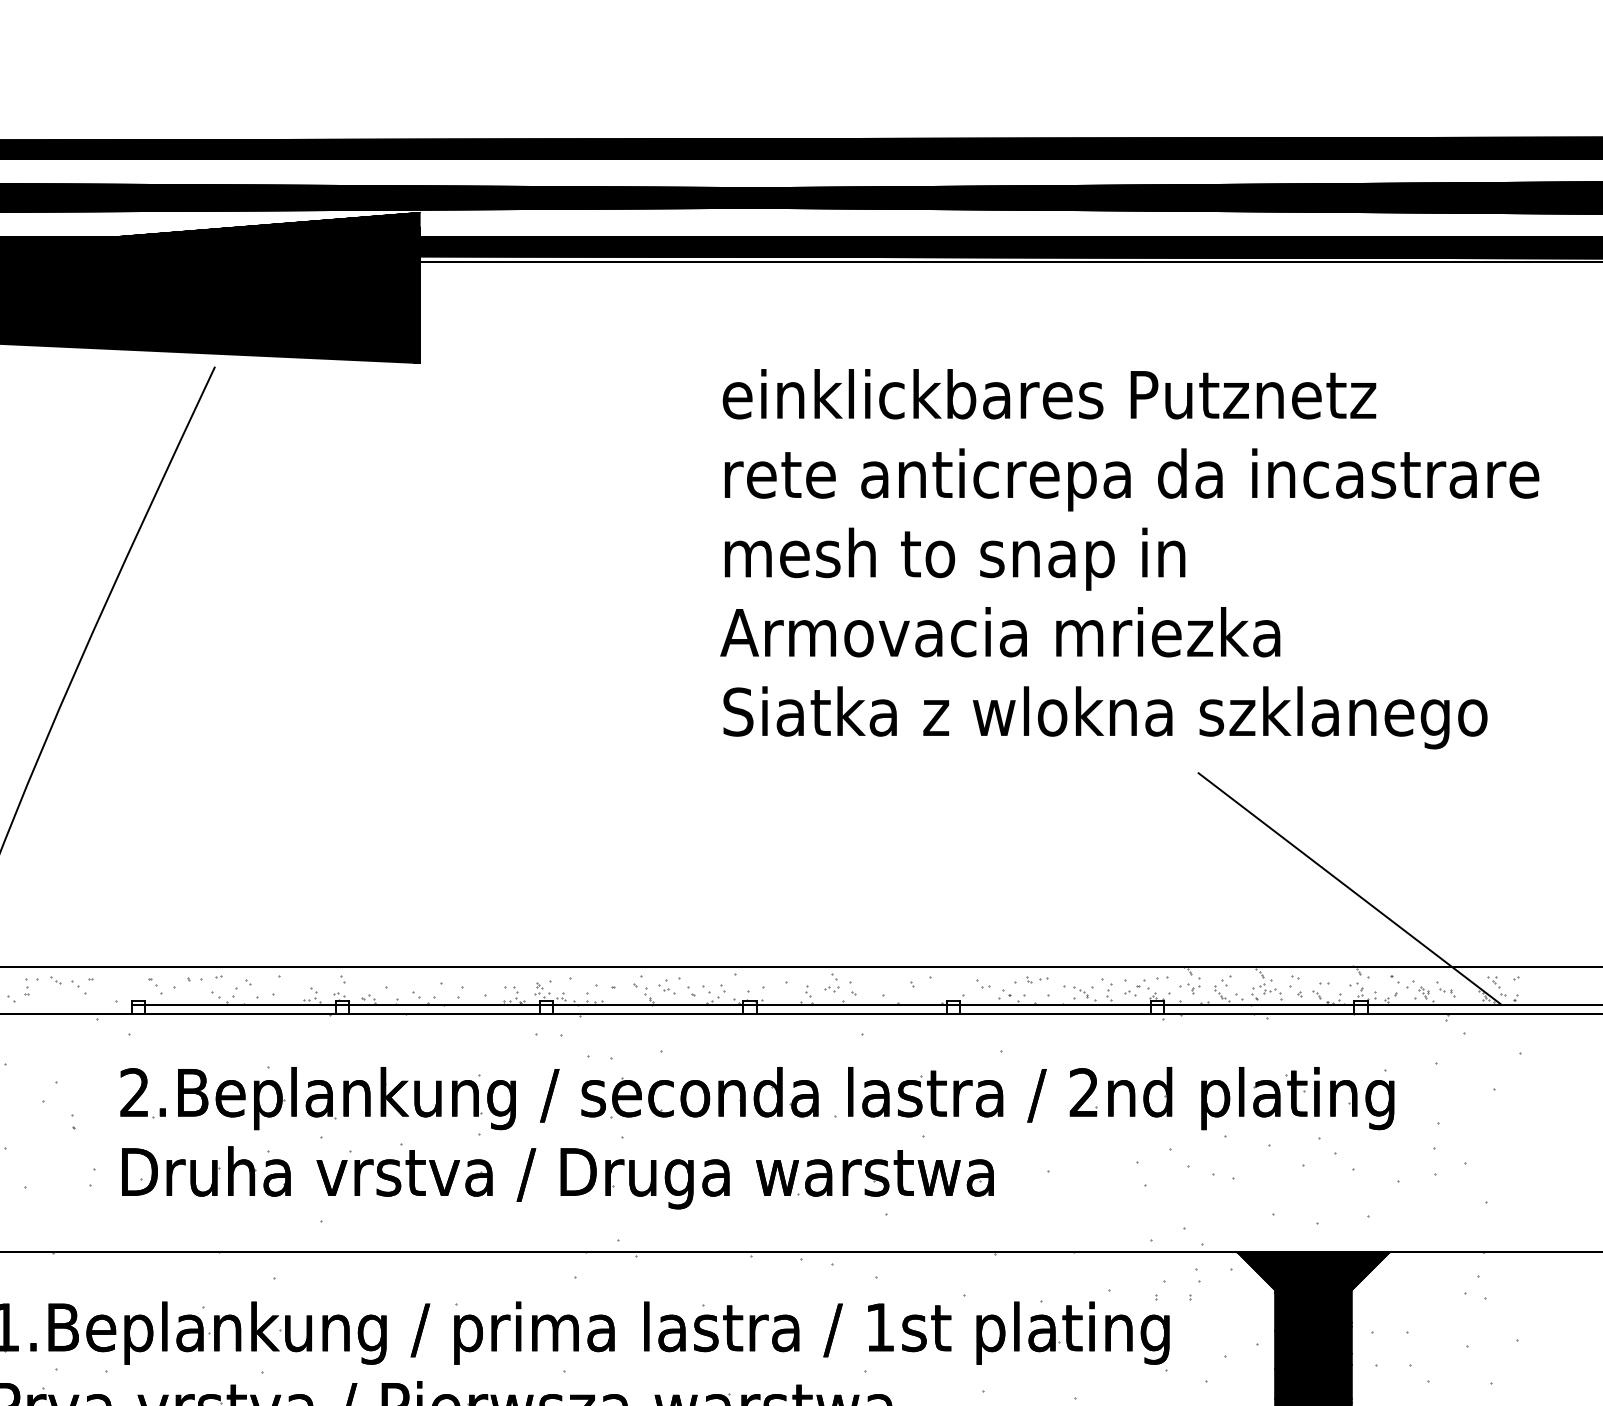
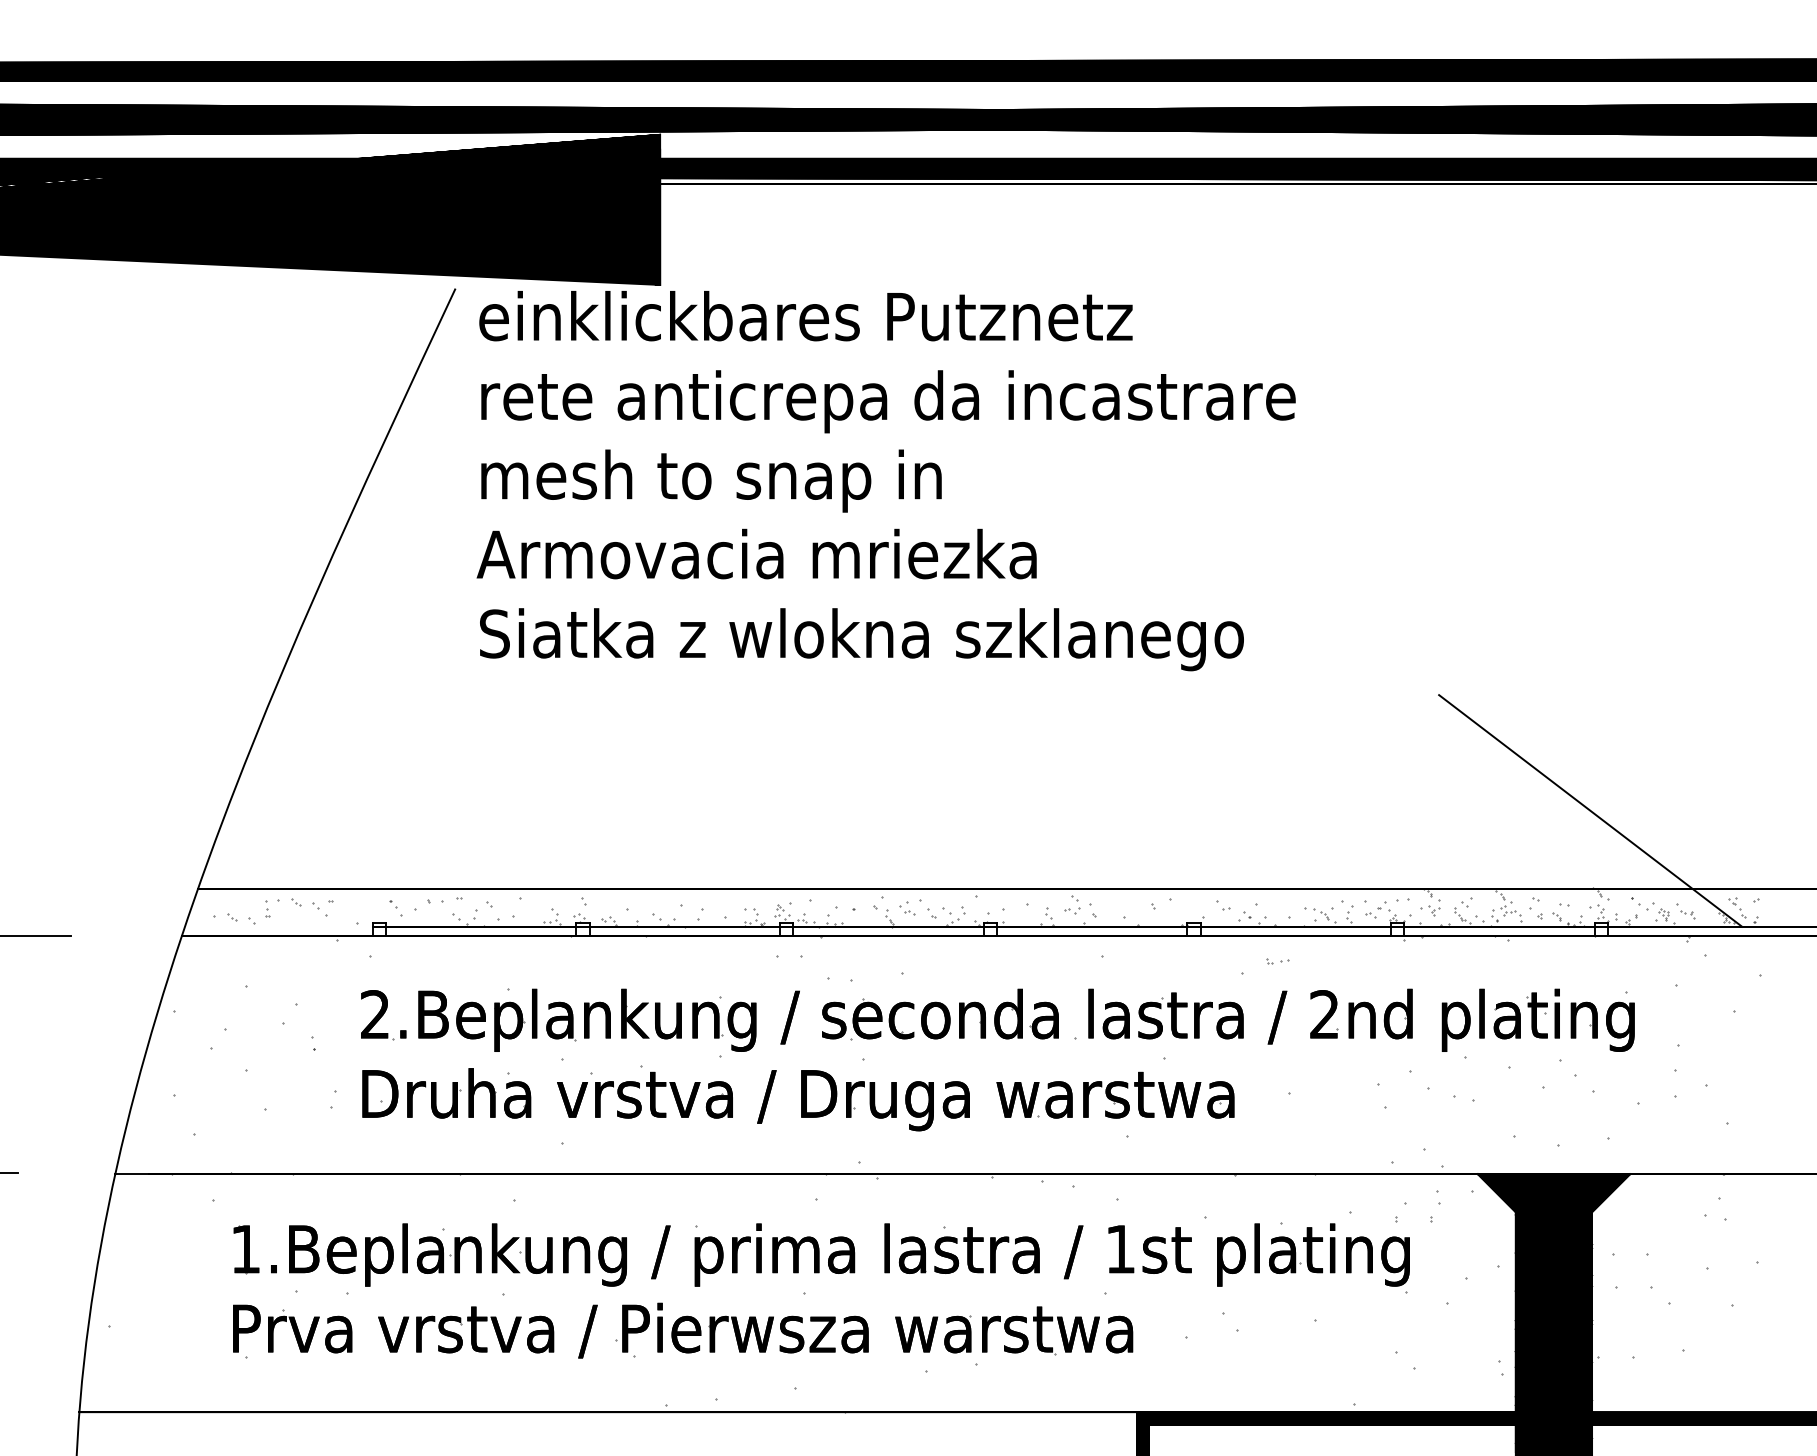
text: (1129, 559) -> (885, 481), moved
part: (1037, 979) -> (1277, 961), moved

